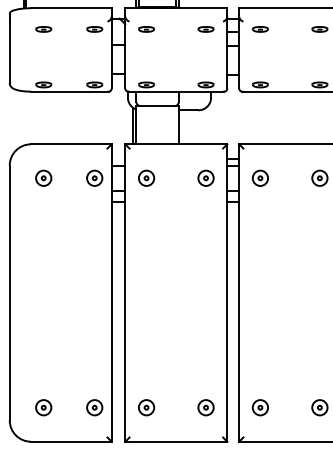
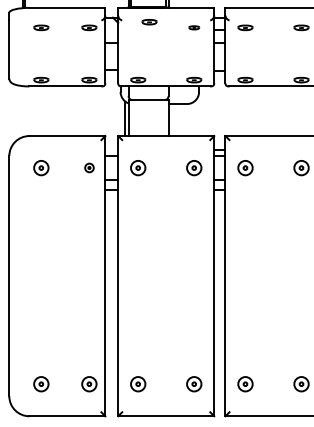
part: (146, 29) -> (149, 22), moved
part: (205, 29) -> (193, 27), size x0.7
part: (94, 177) -> (89, 167), size x0.6

